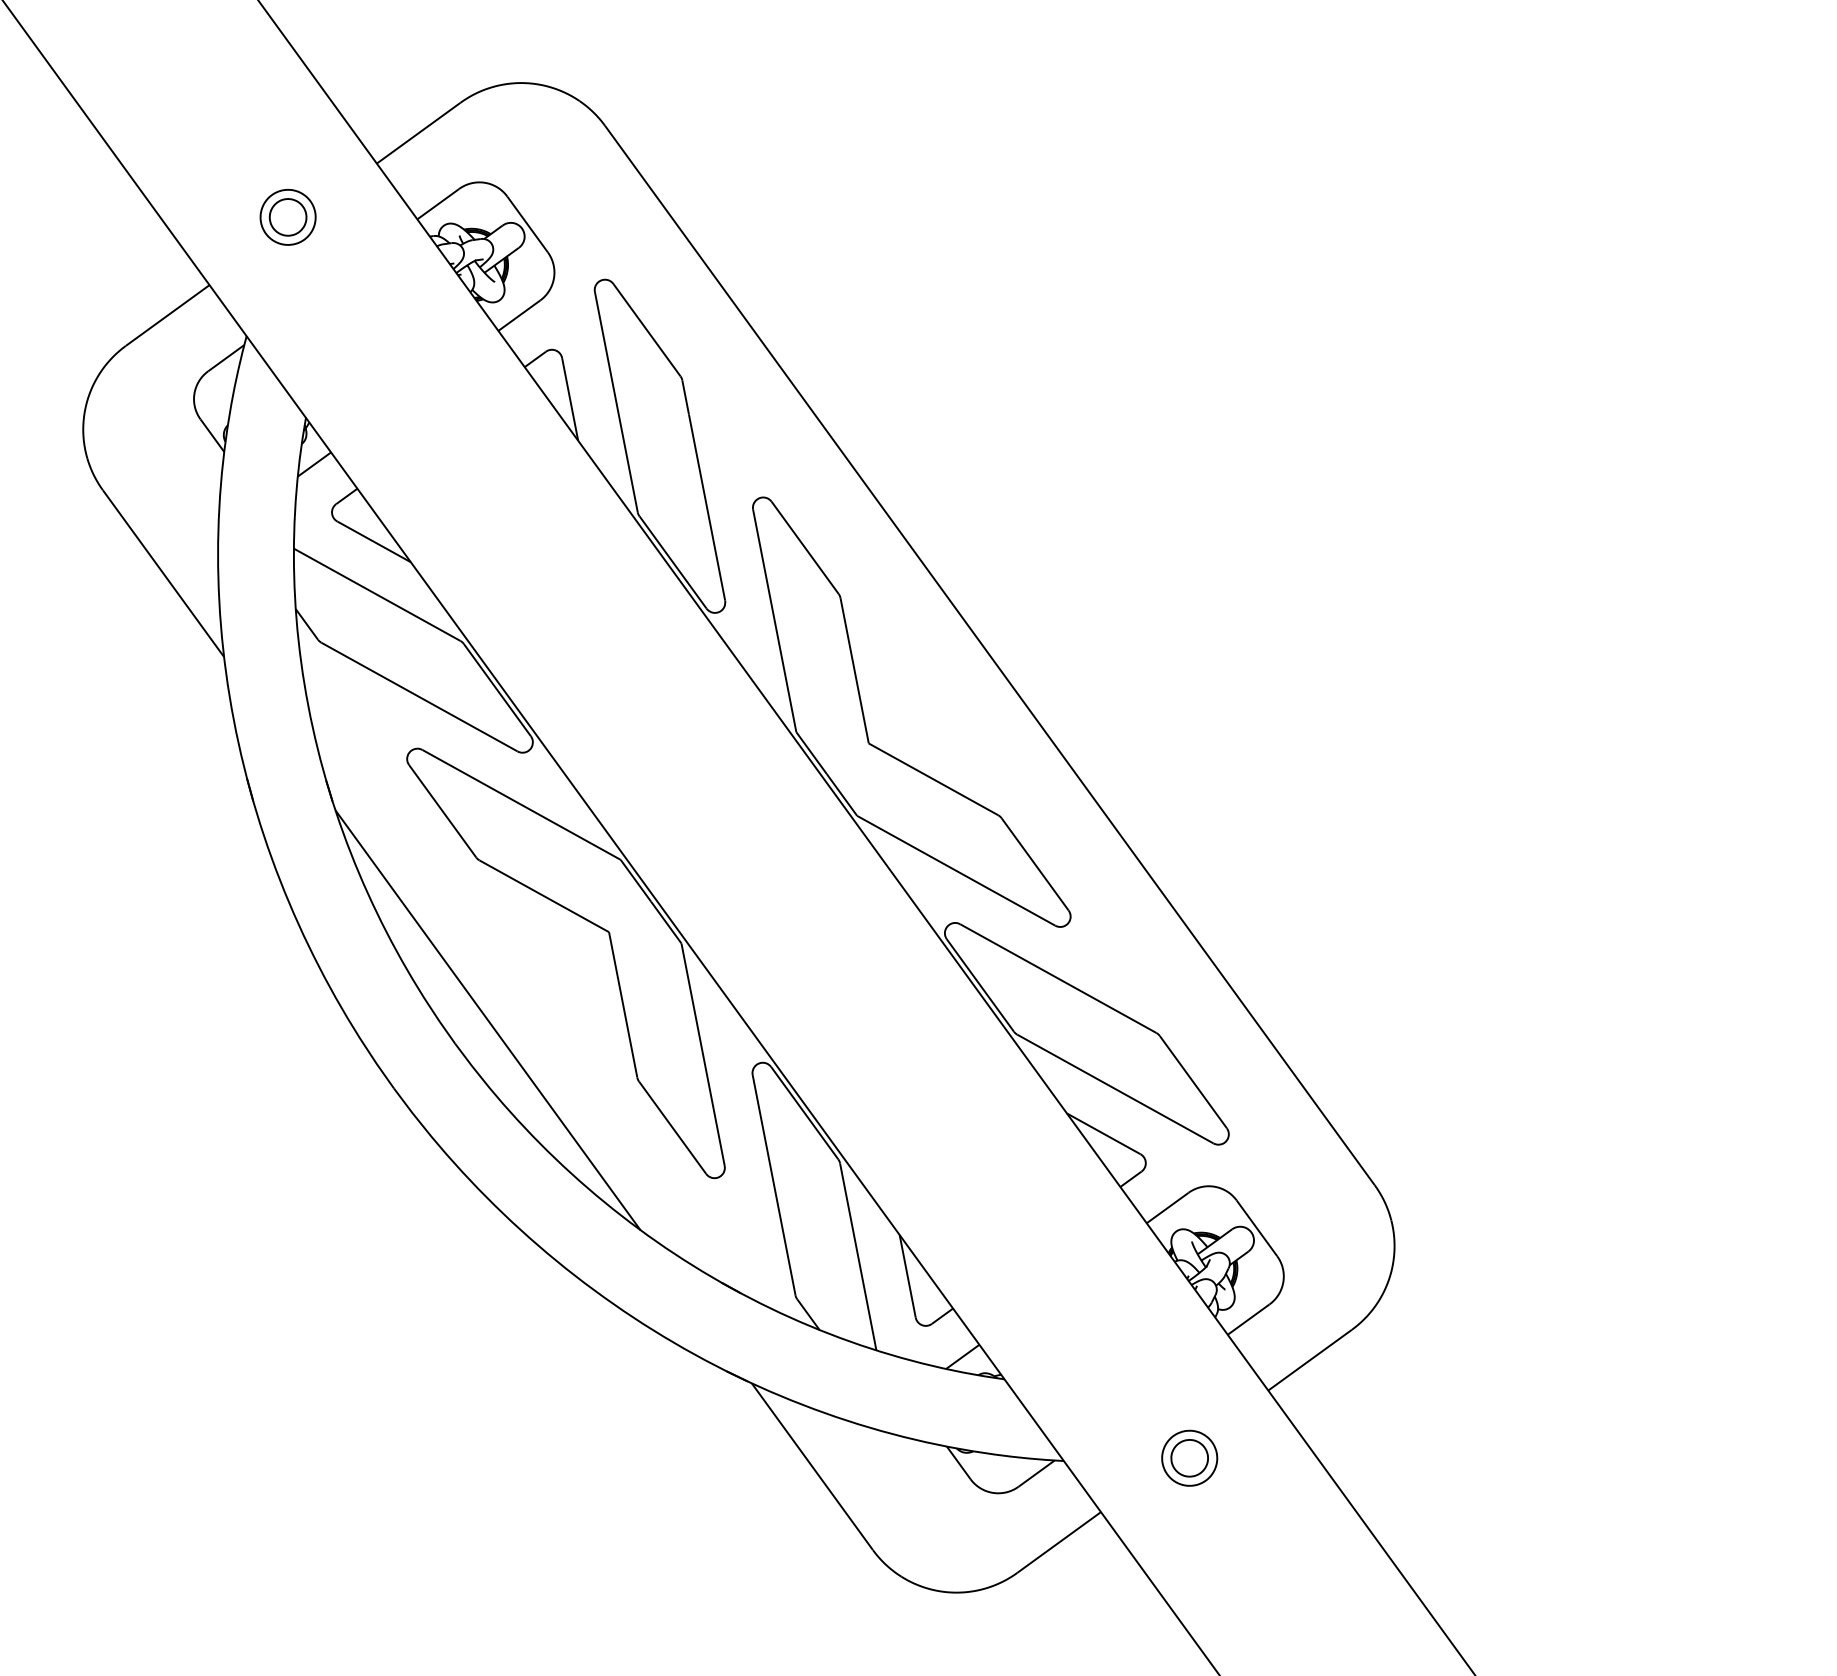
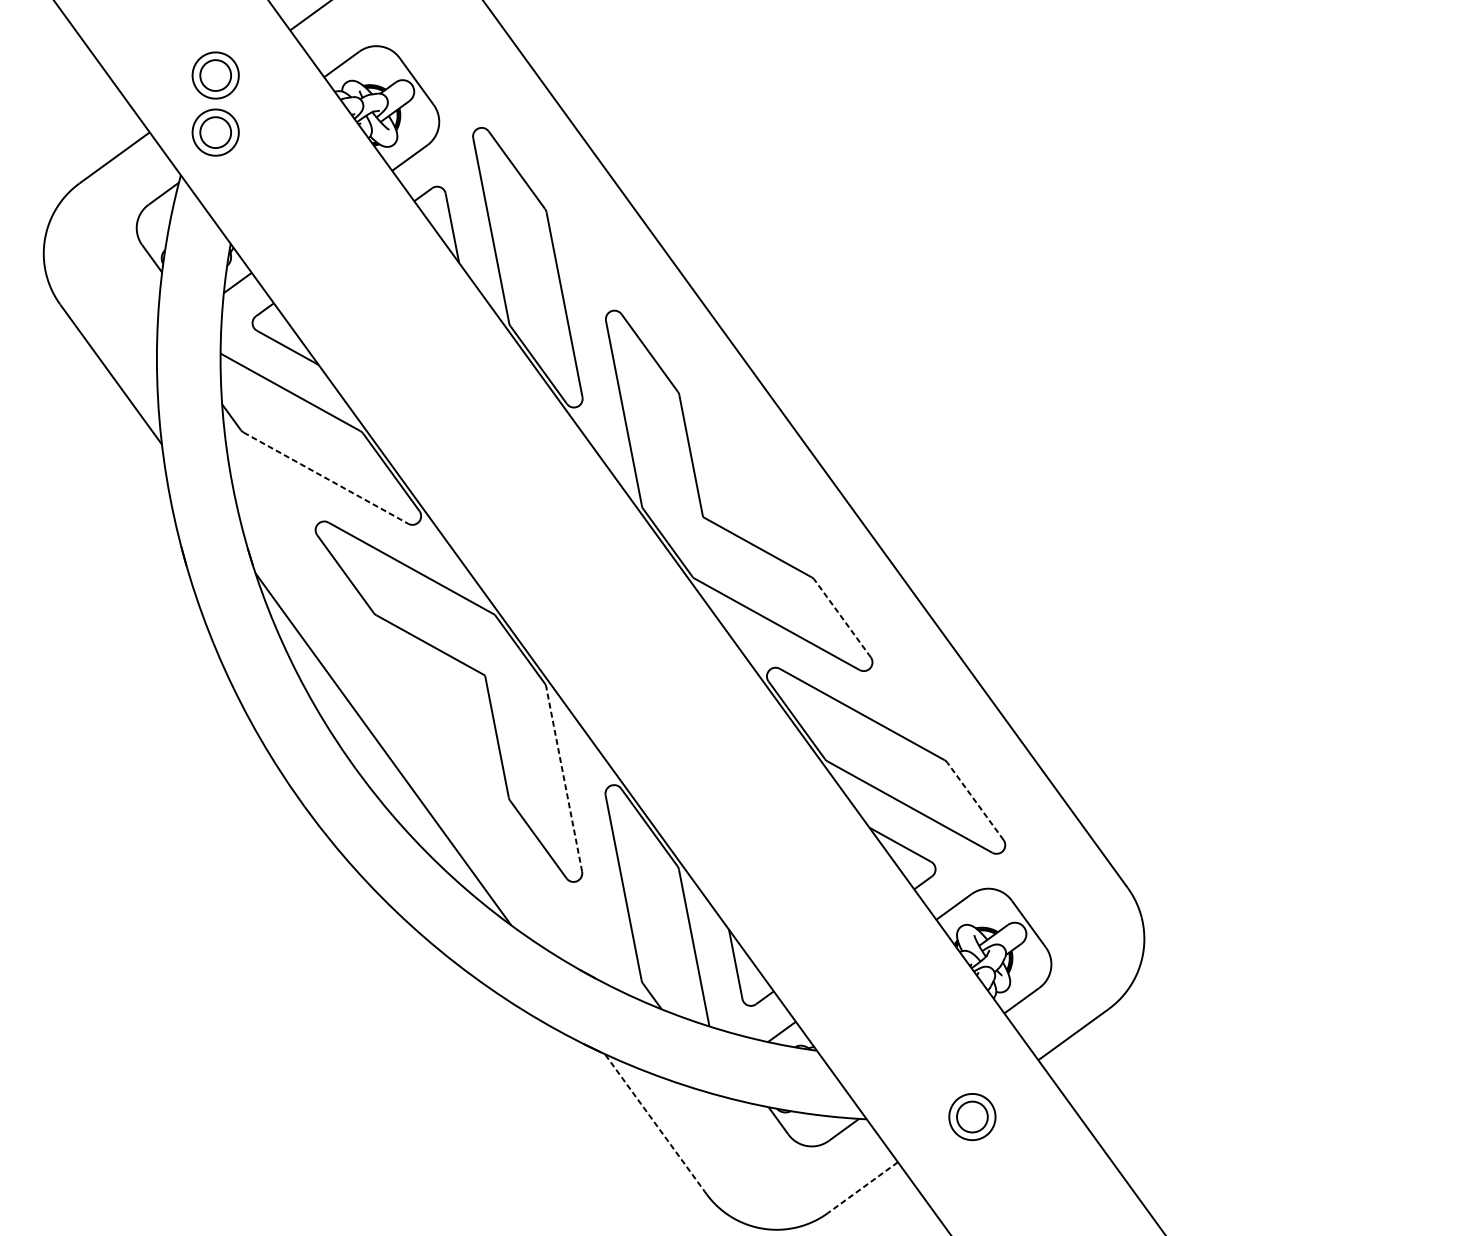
part: (287, 285) -> (215, 132), added
line: (419, 697) -> (325, 478), solid -> dashed
line: (1034, 863) -> (842, 617), solid -> dashed
line: (703, 1054) -> (564, 778), solid -> dashed
line: (1193, 1081) -> (975, 800), solid -> dashed
line: (812, 1466) -> (655, 1123), solid -> dashed
line: (1059, 1542) -> (863, 1187), solid -> dashed

